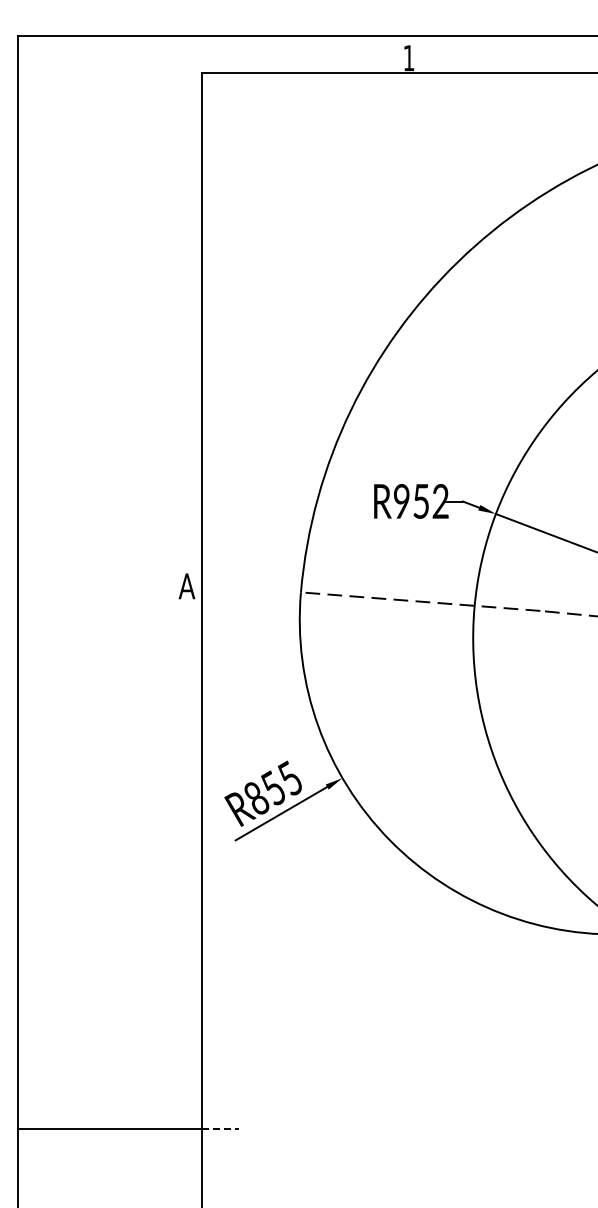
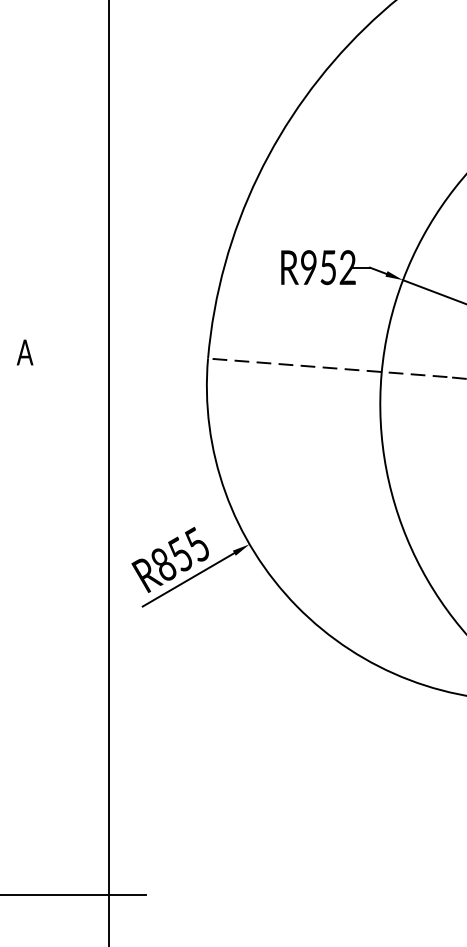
text: (186, 586) -> (24, 352), moved
line: (221, 1129) -> (128, 895), dashed -> solid

